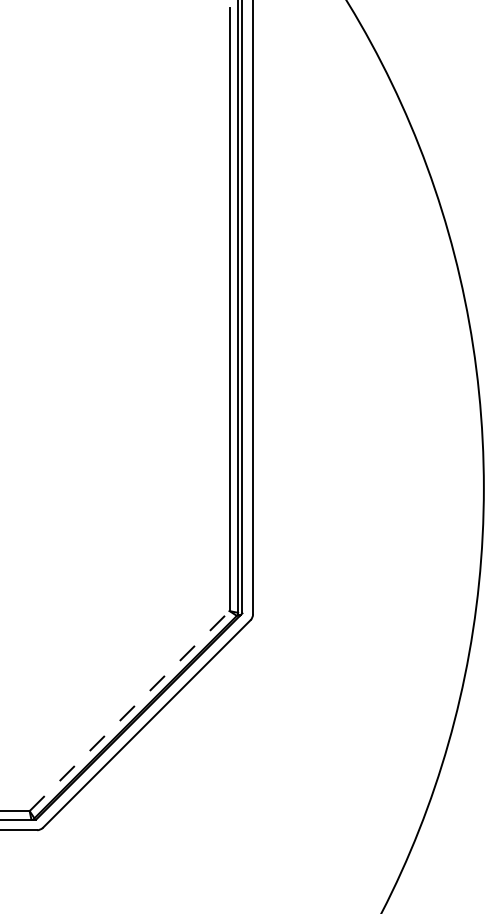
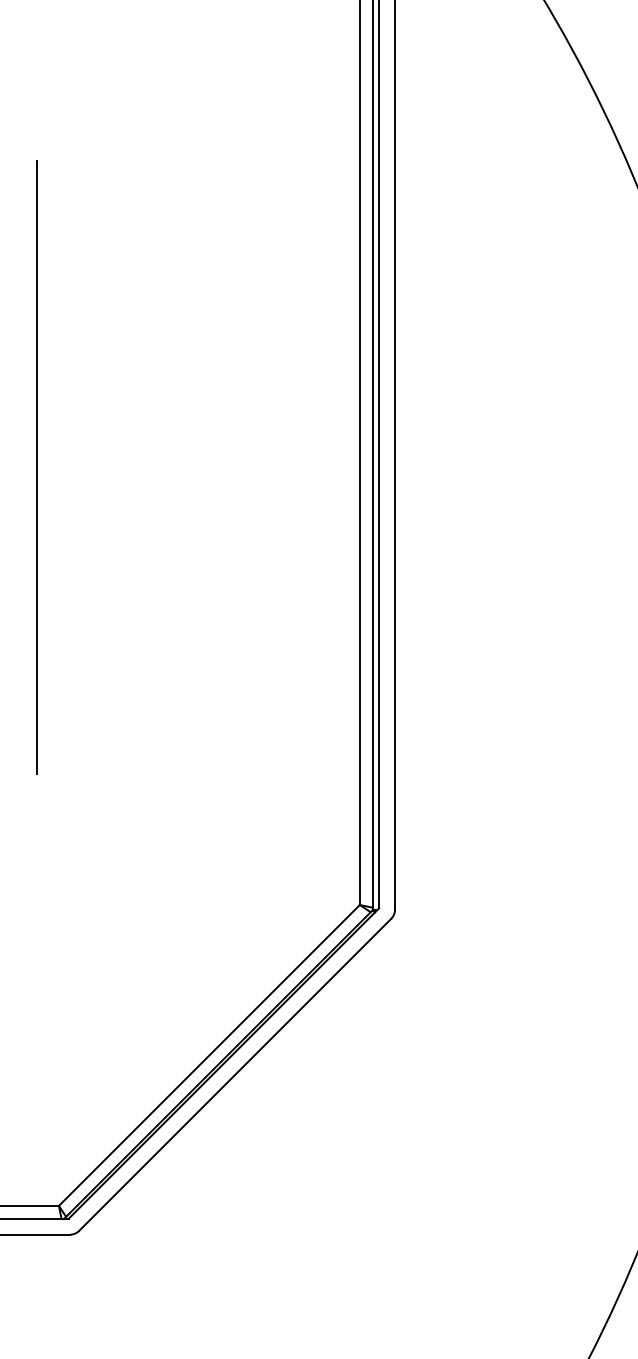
line: (15, 320) -> (37, 467), added
line: (130, 710) -> (210, 1054), dashed -> solid

